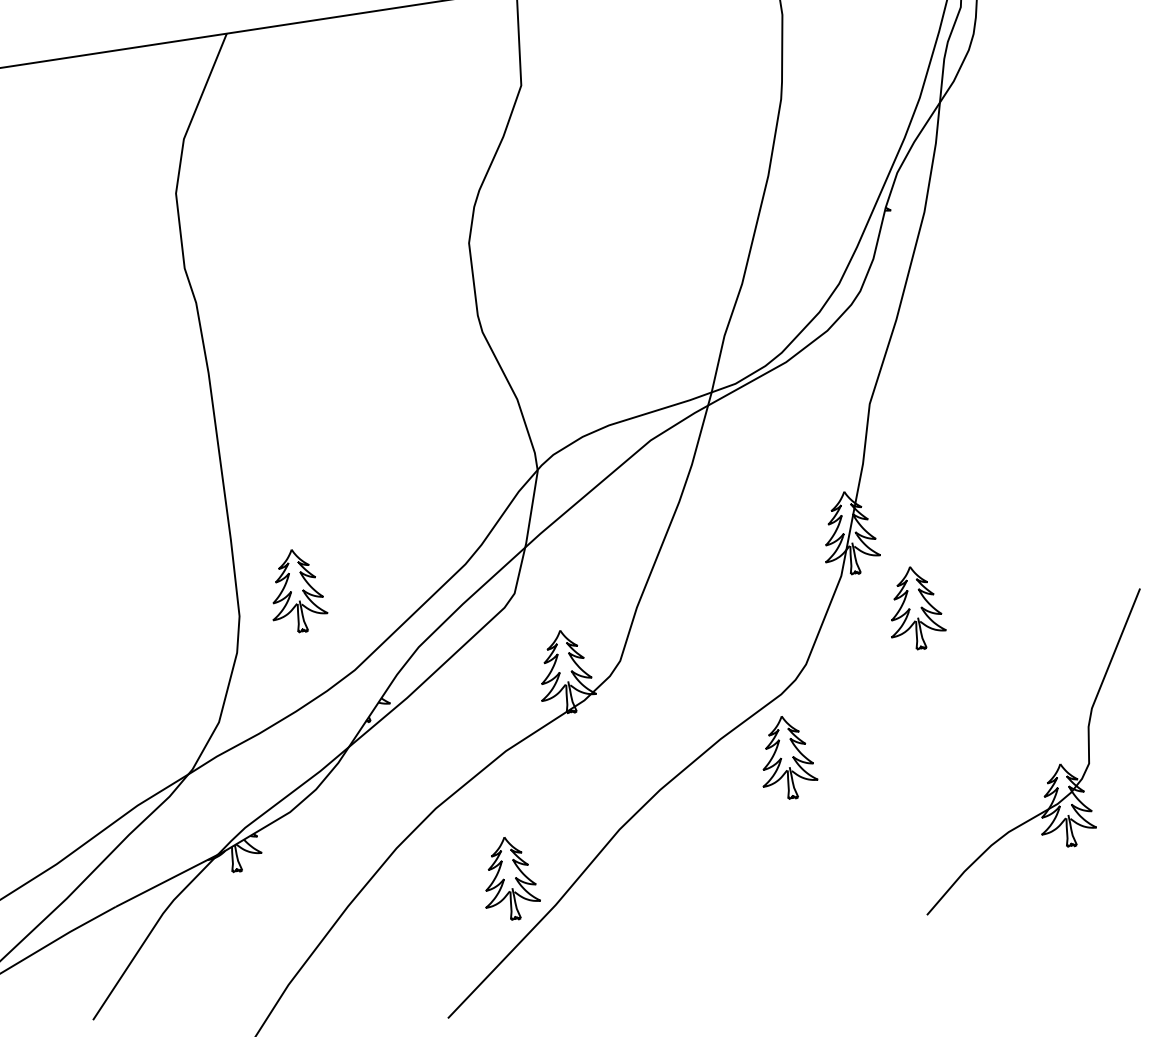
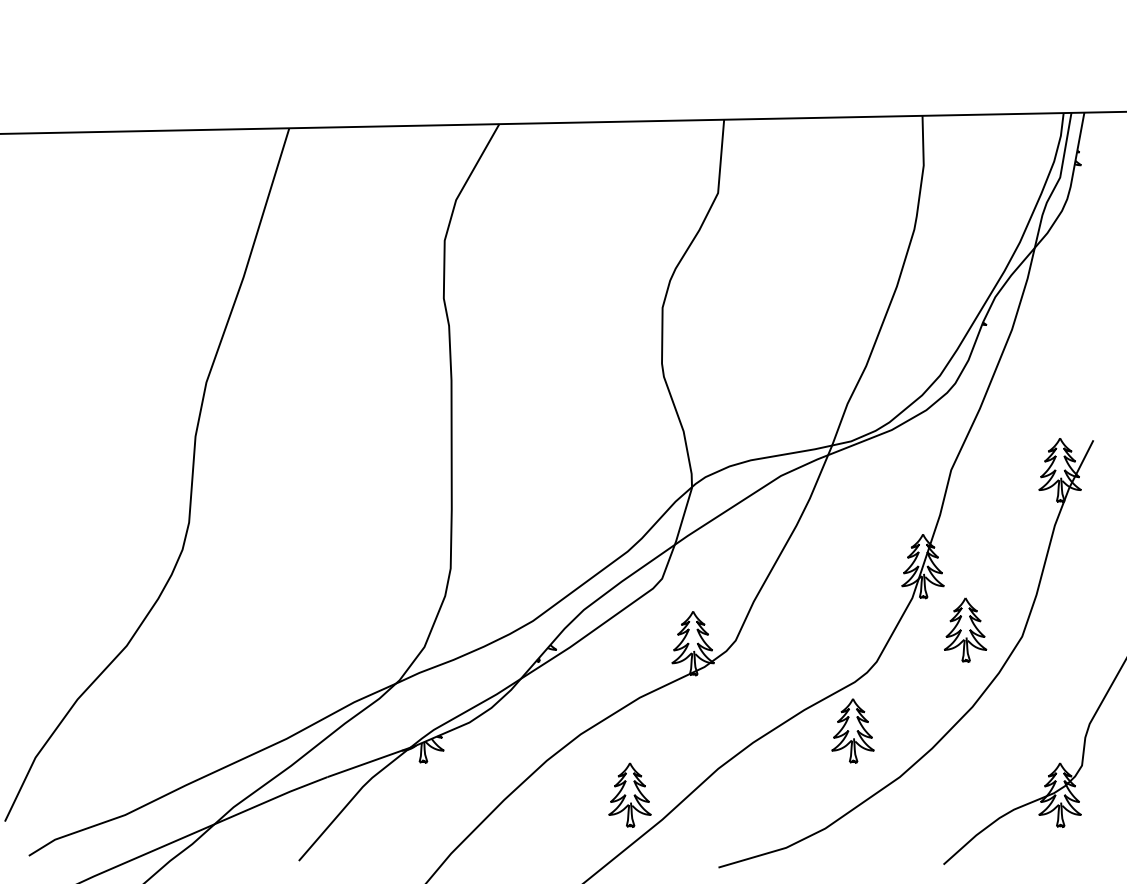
part: (296, 590) -> (496, 554), removed
part: (929, 714) -> (965, 712), added

